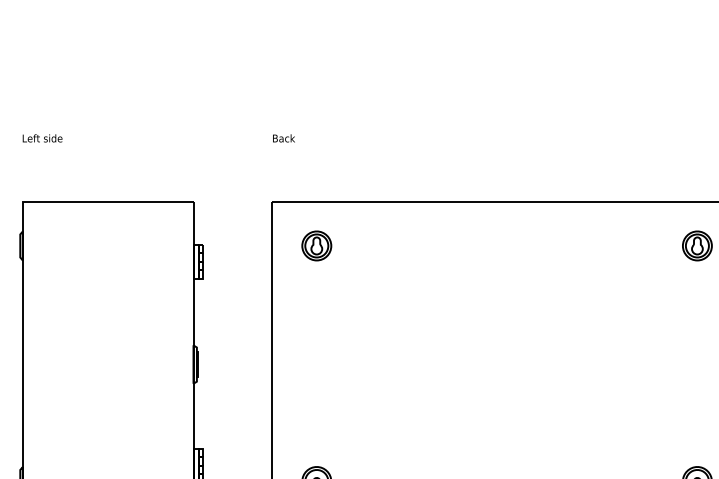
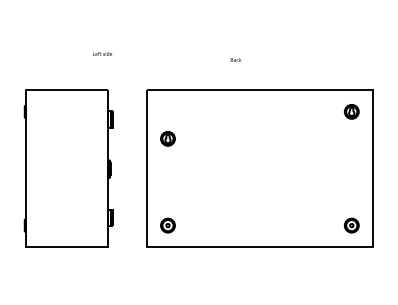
text: (42, 137) -> (102, 53), moved
text: (282, 137) -> (235, 59), moved
part: (315, 245) -> (167, 138), moved

